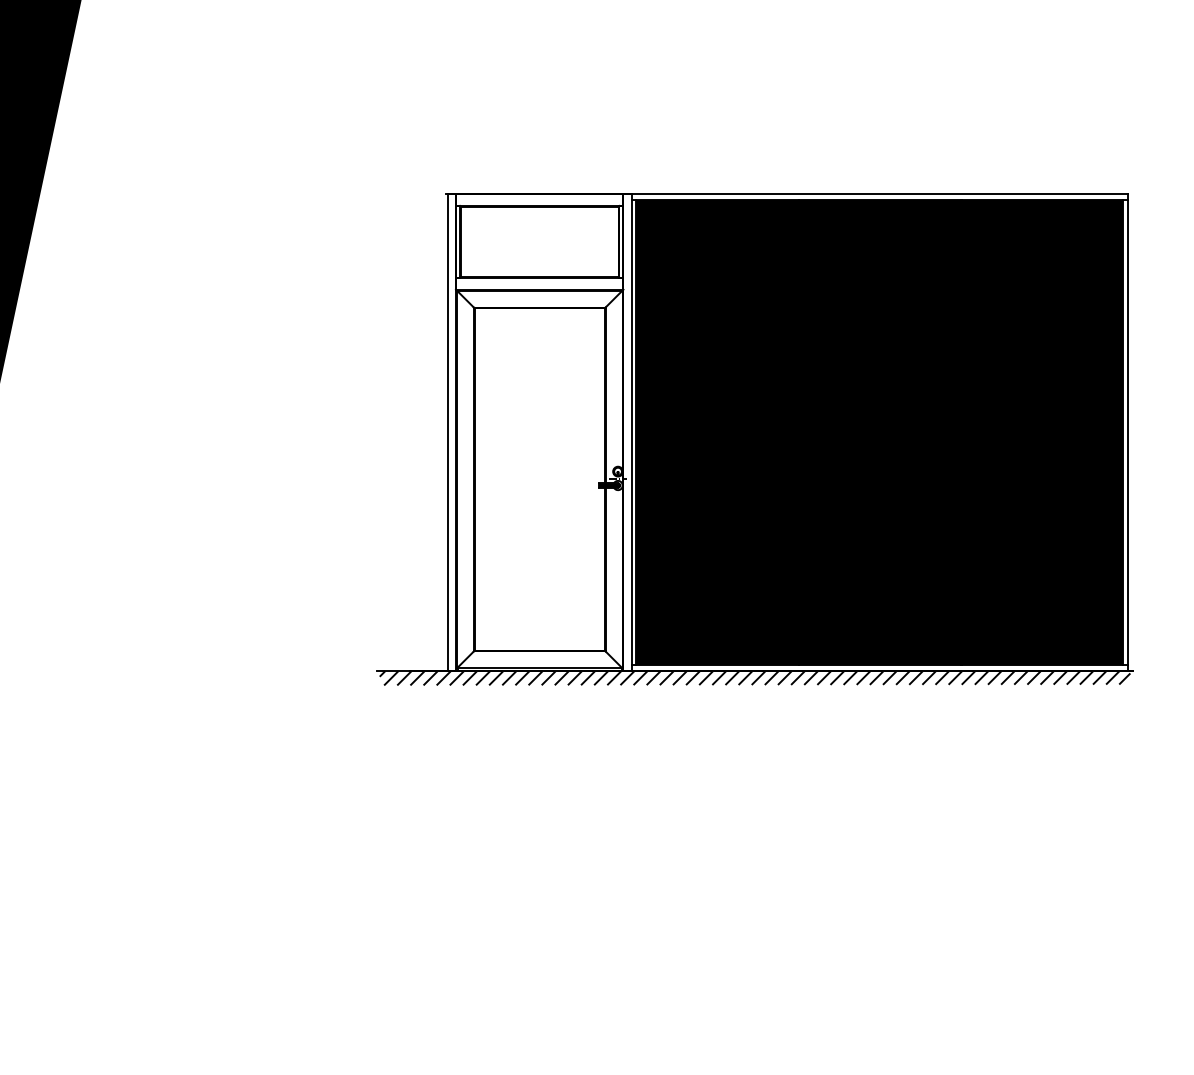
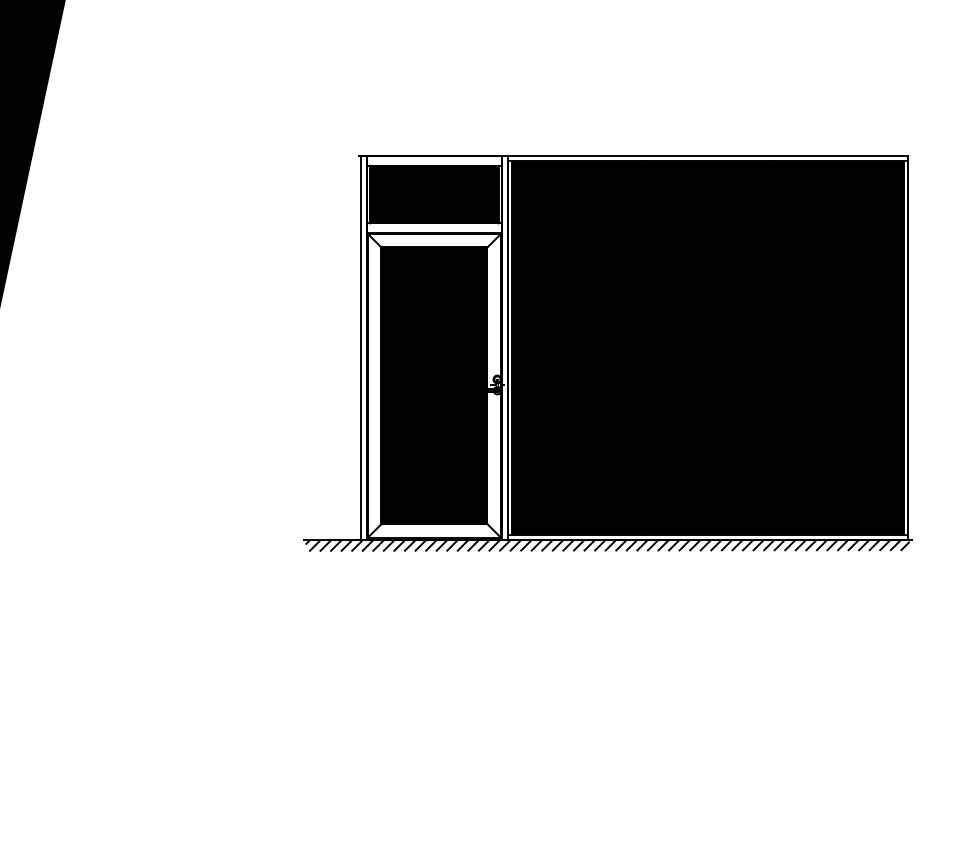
fill: (538, 241) -> (433, 194), added
fill: (538, 479) -> (433, 385), added

